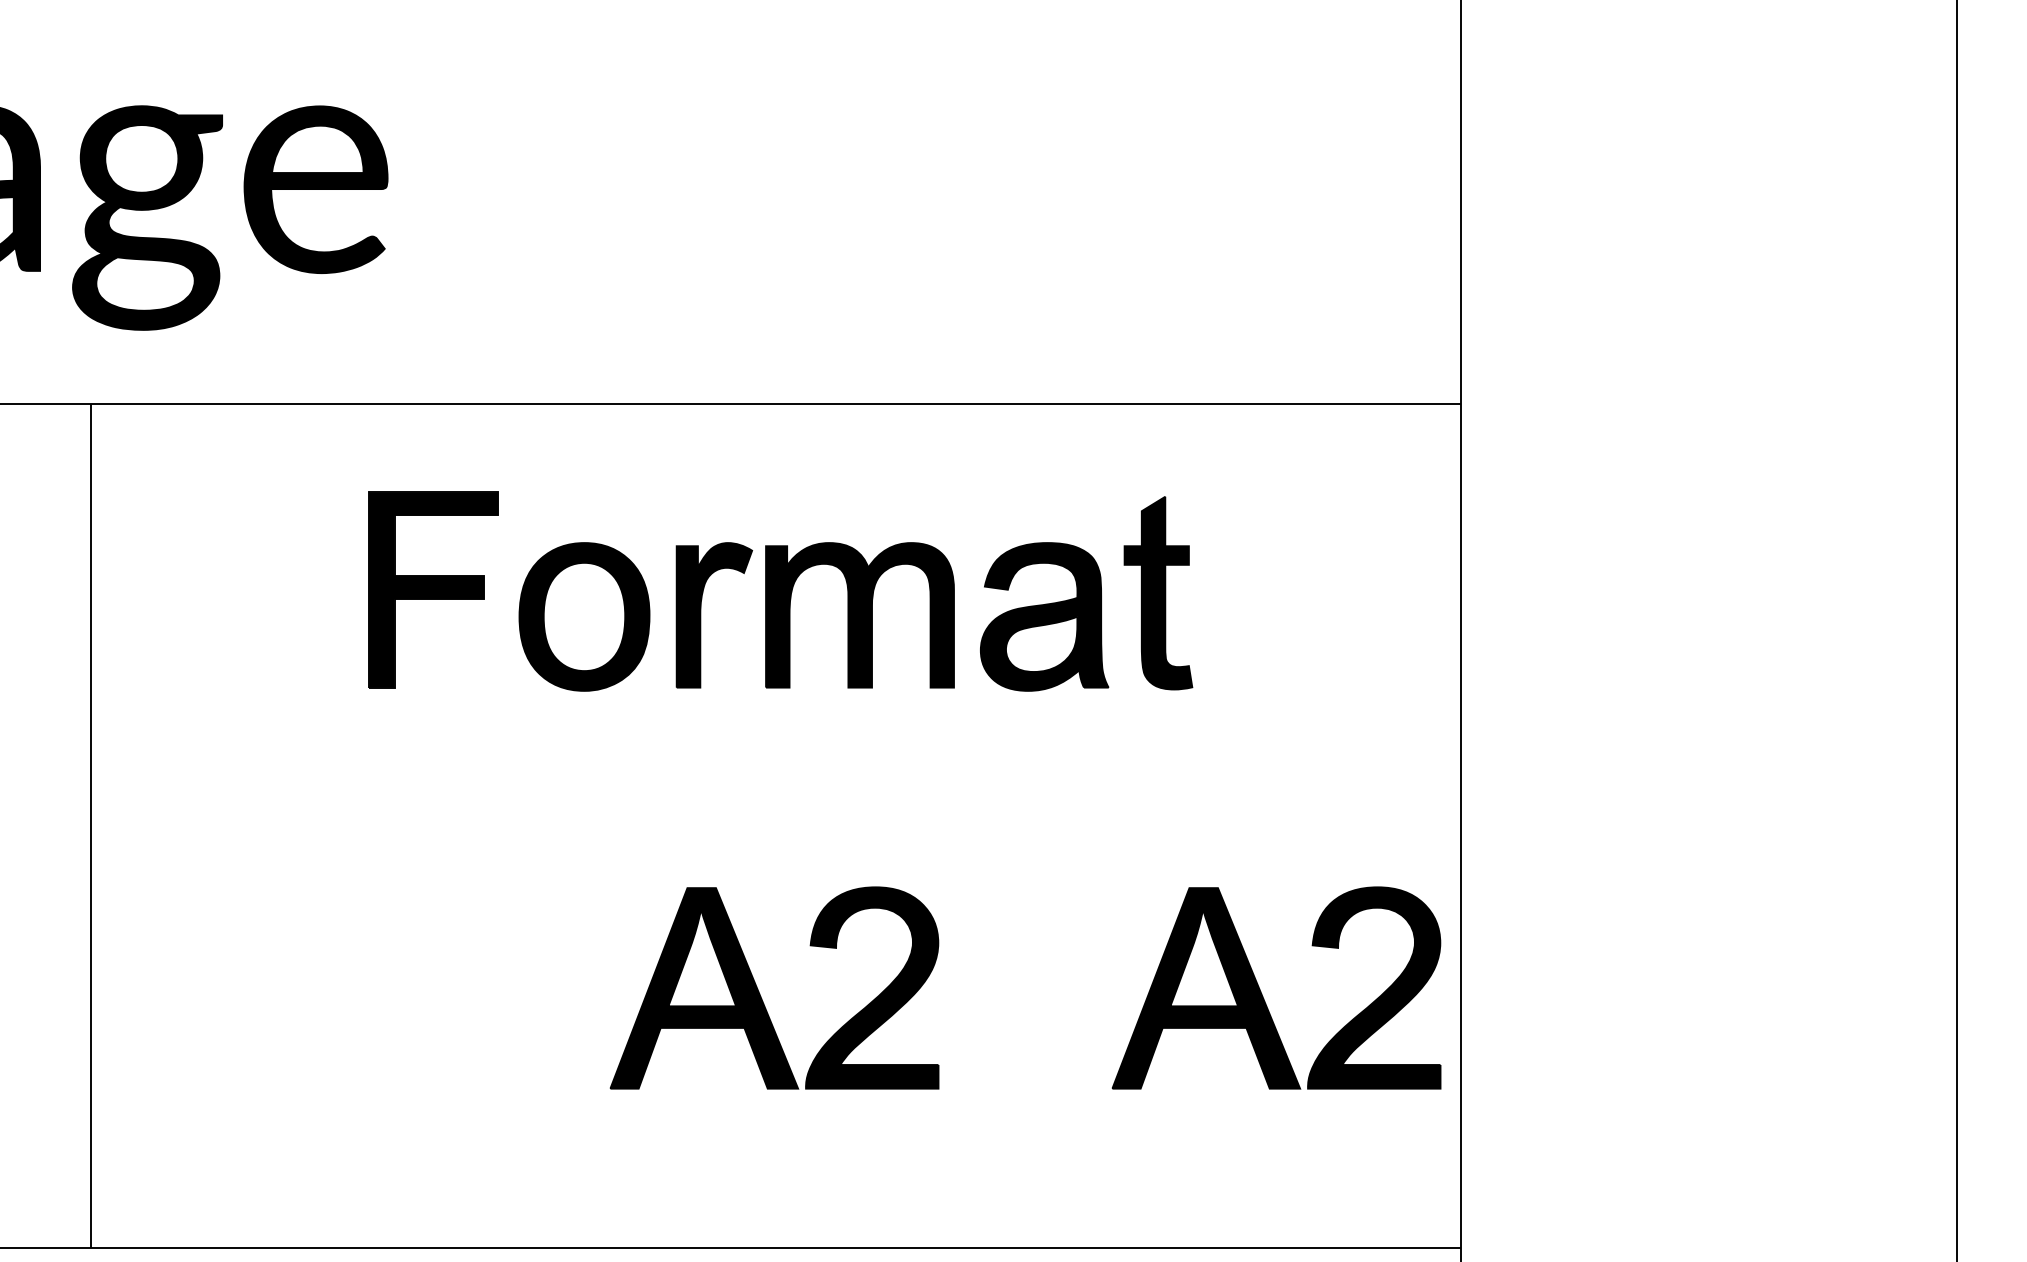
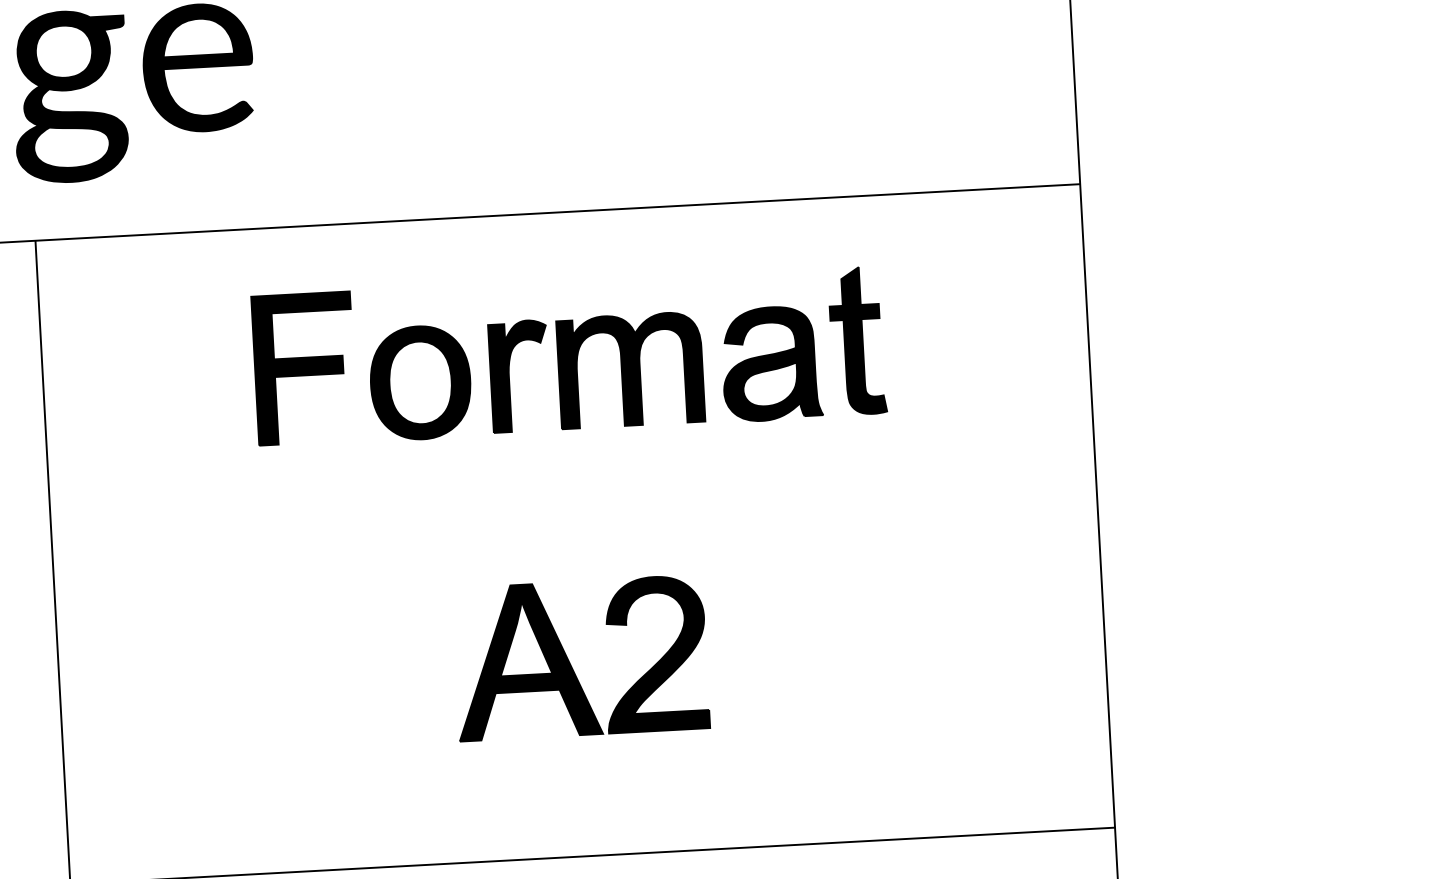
part: (1262, 993) -> (953, 642), removed

